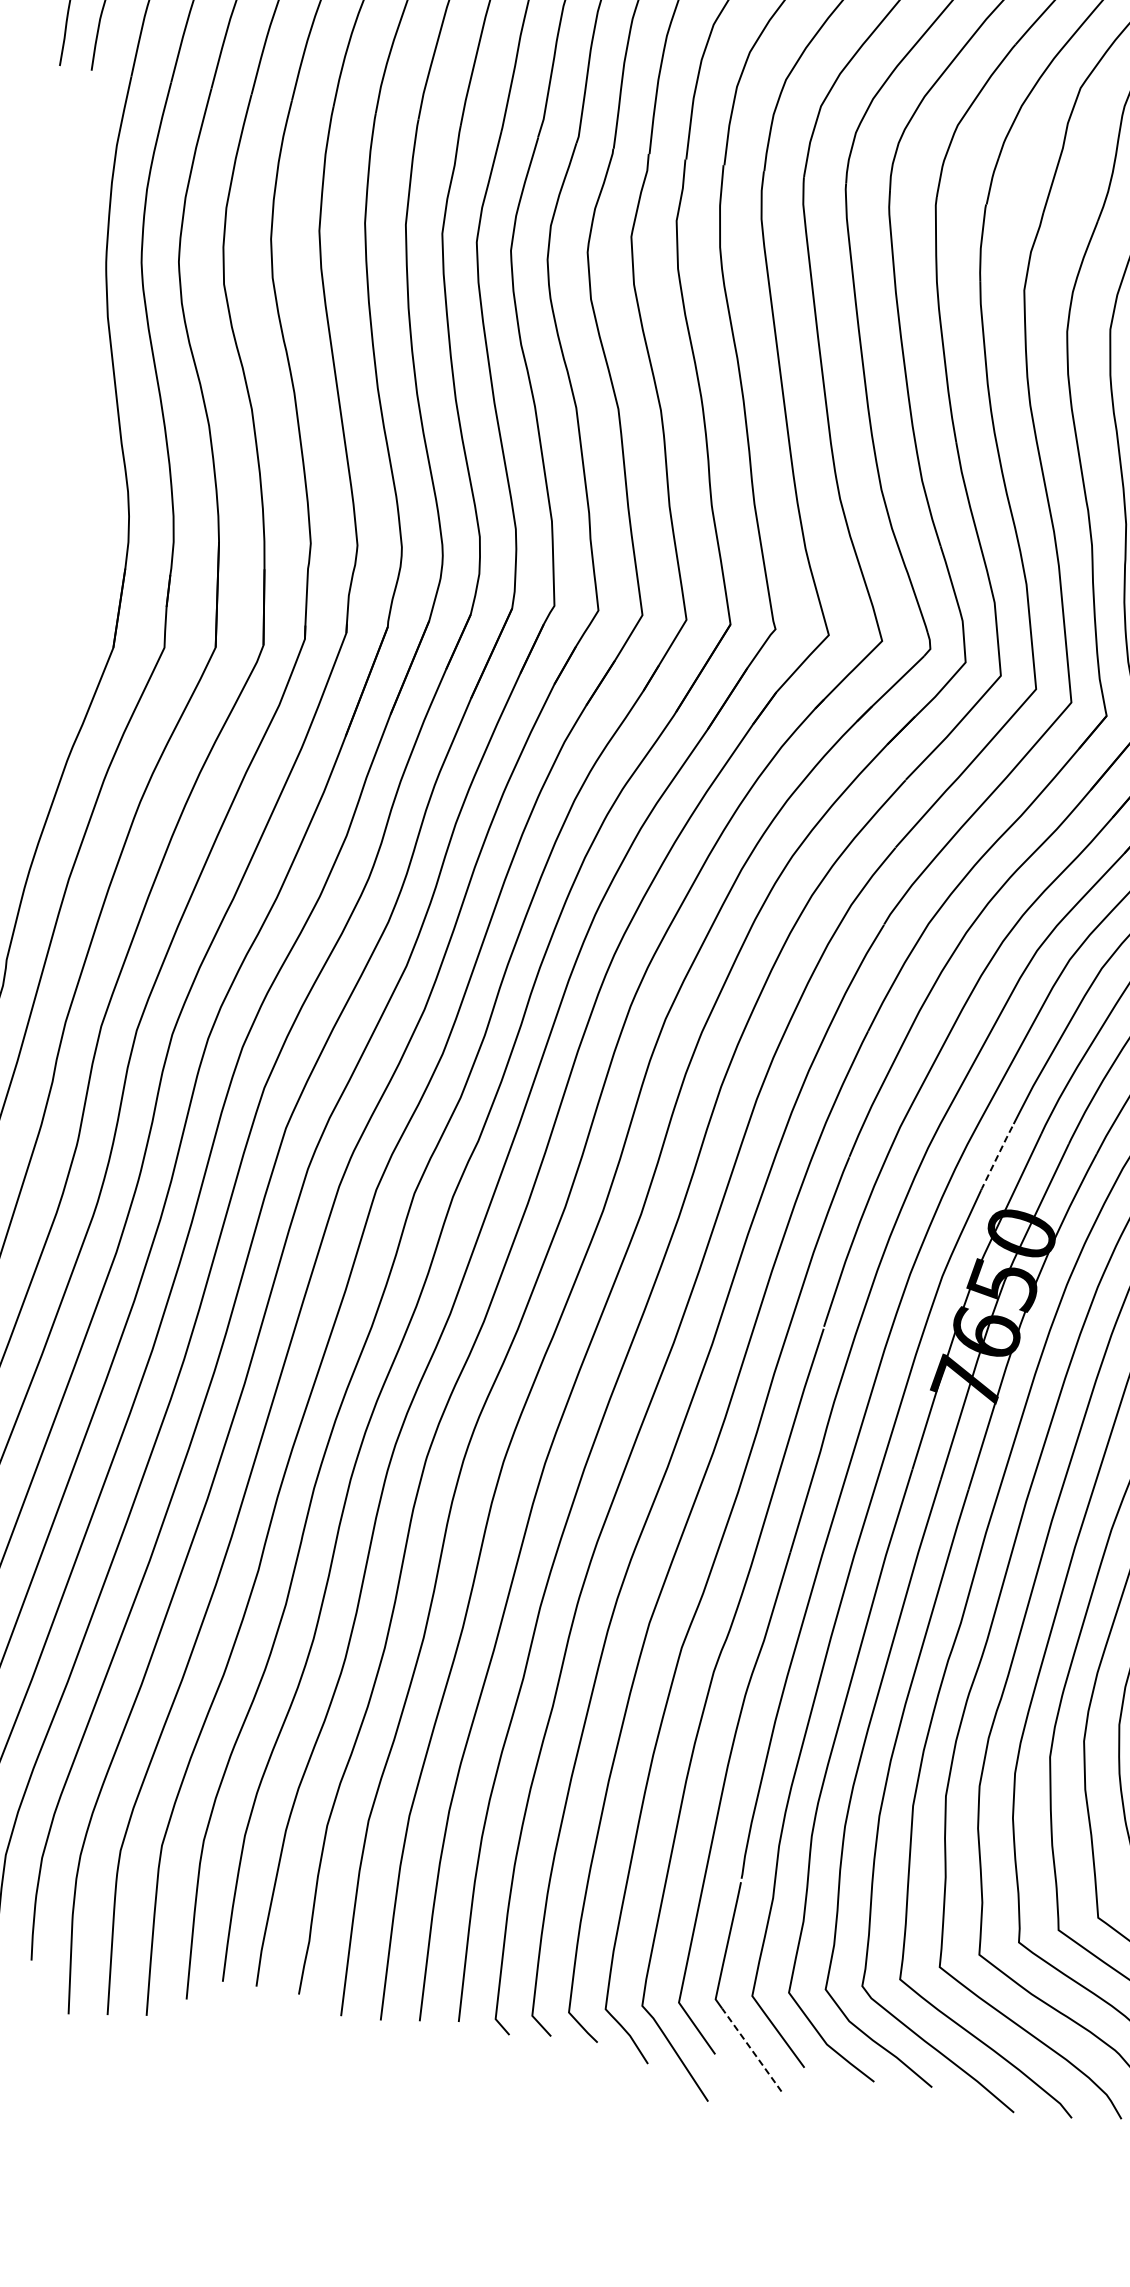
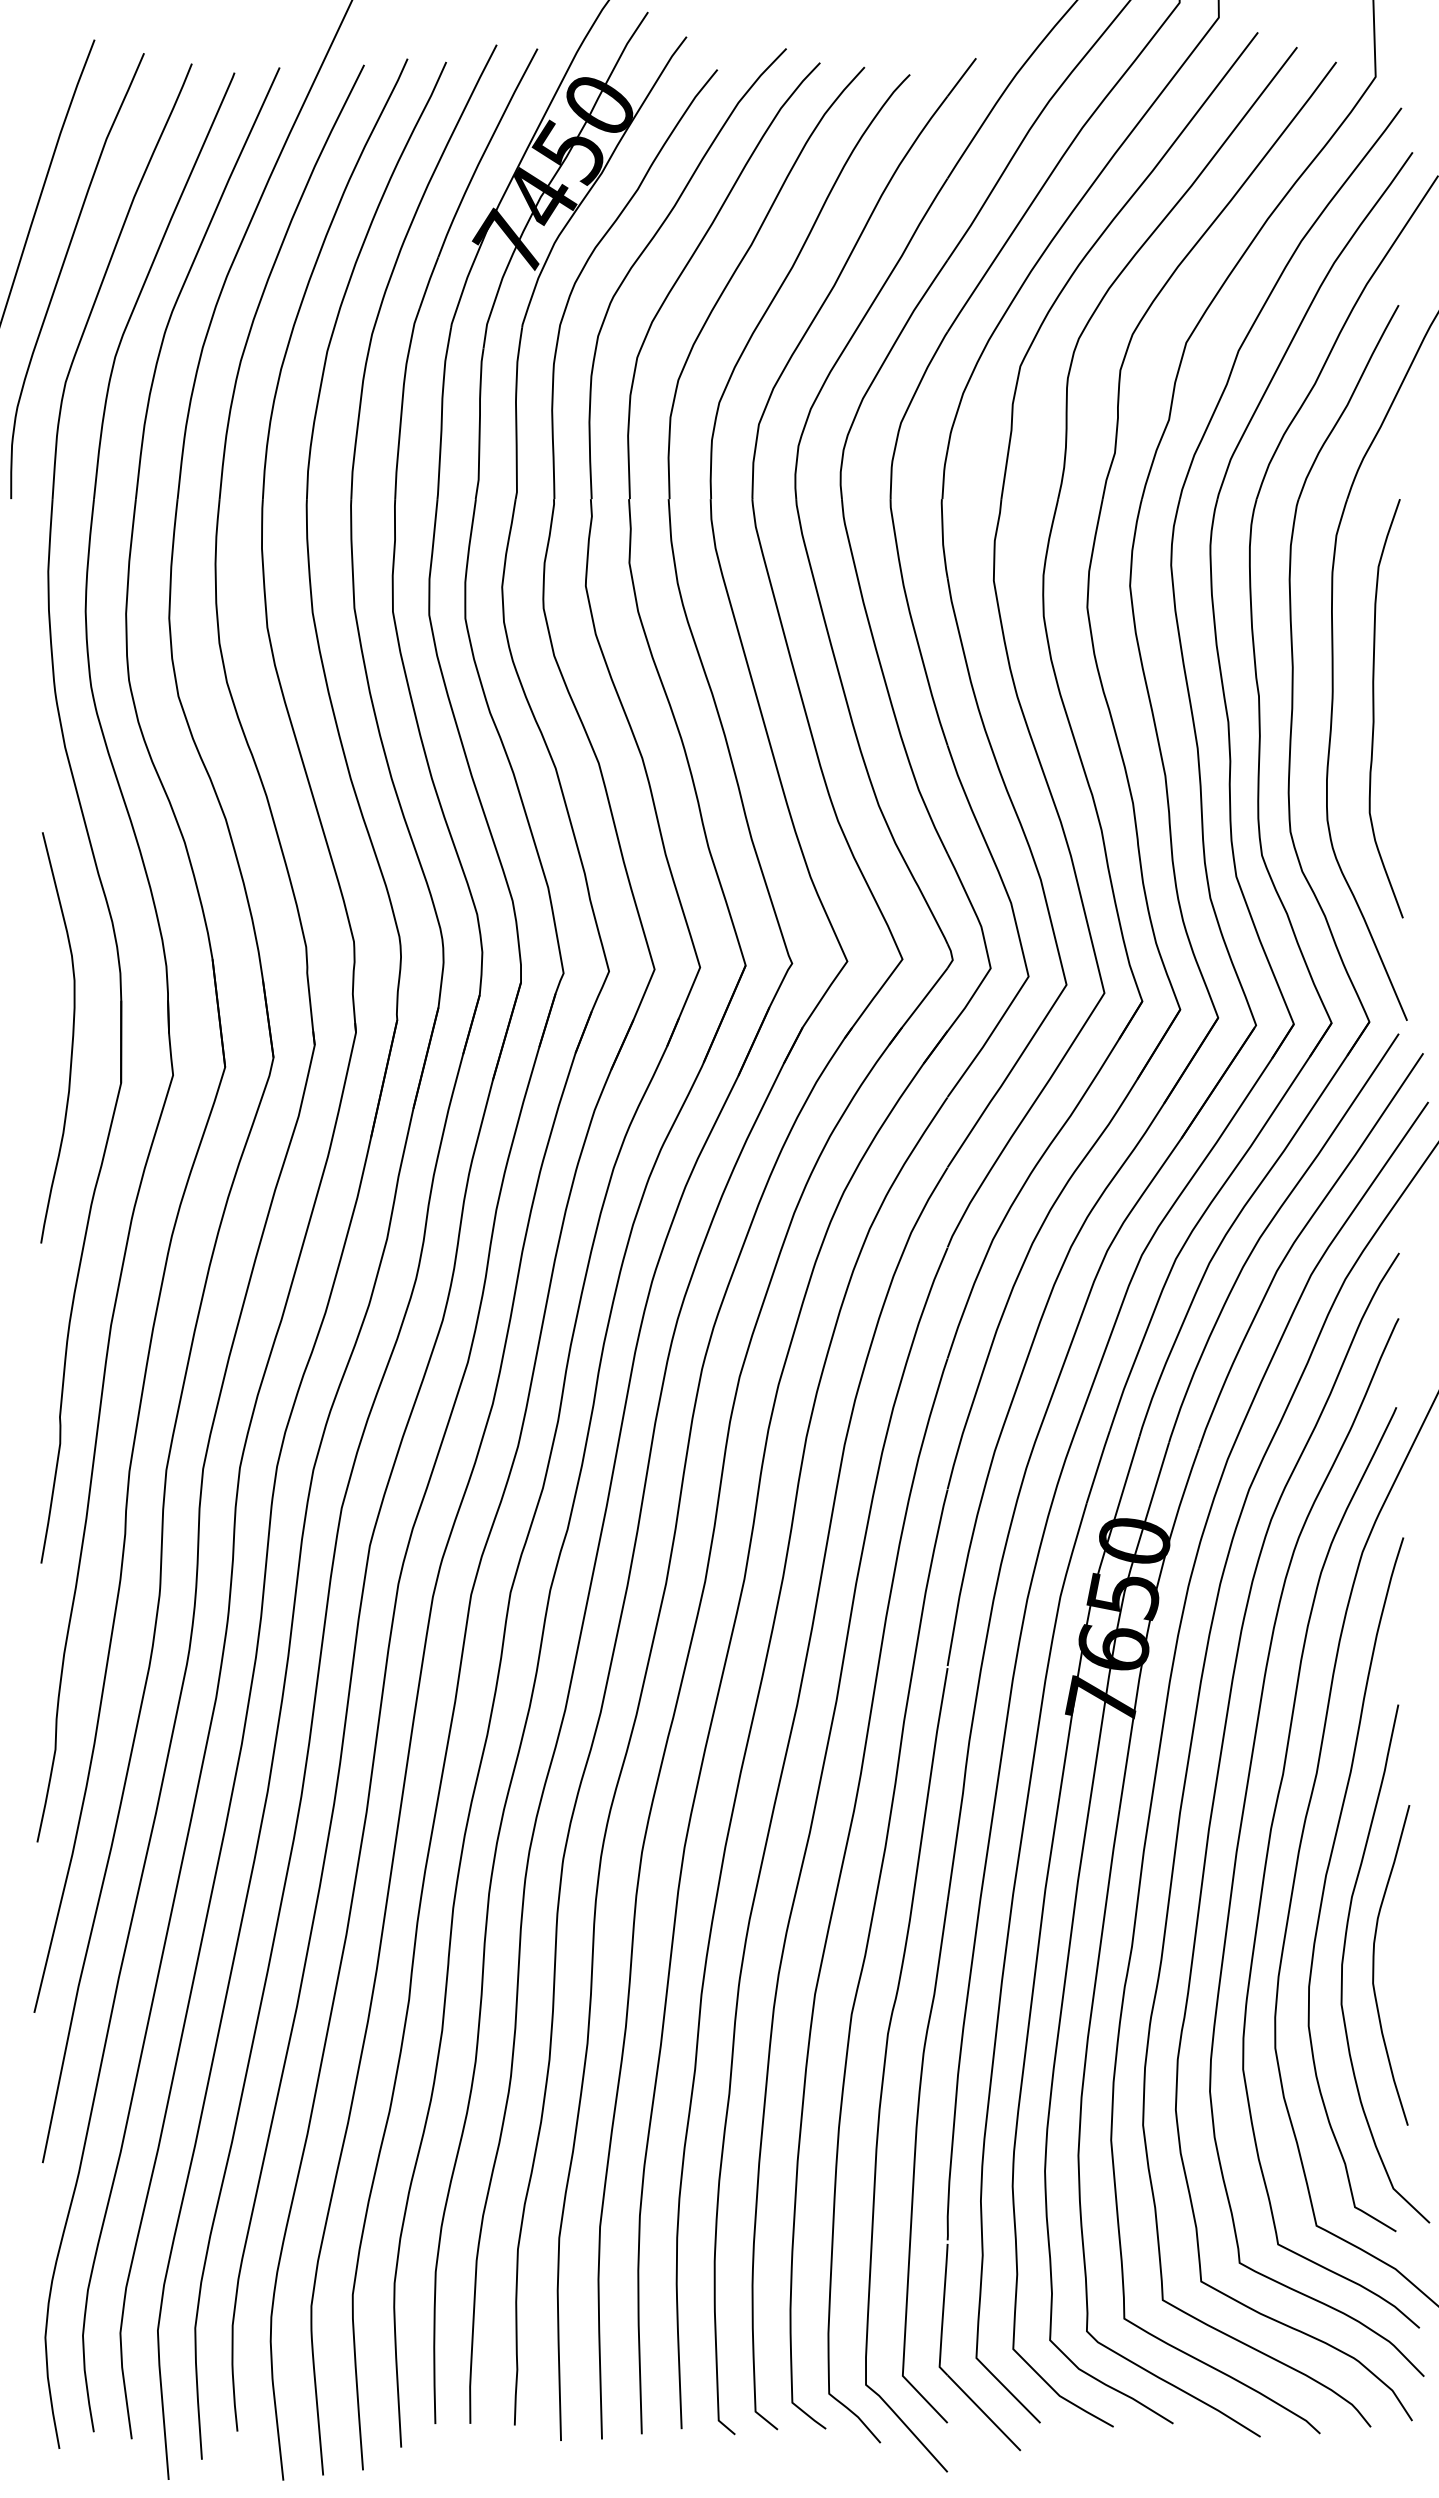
curve: (71, 600) -> (71, 1041), added
line: (997, 1156) -> (1098, 1466), dashed -> solid
line: (752, 2050) -> (984, 2413), dashed -> solid

